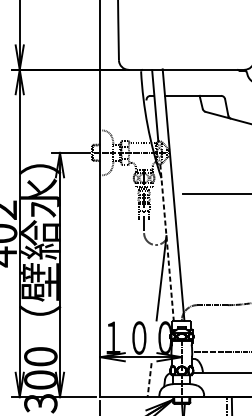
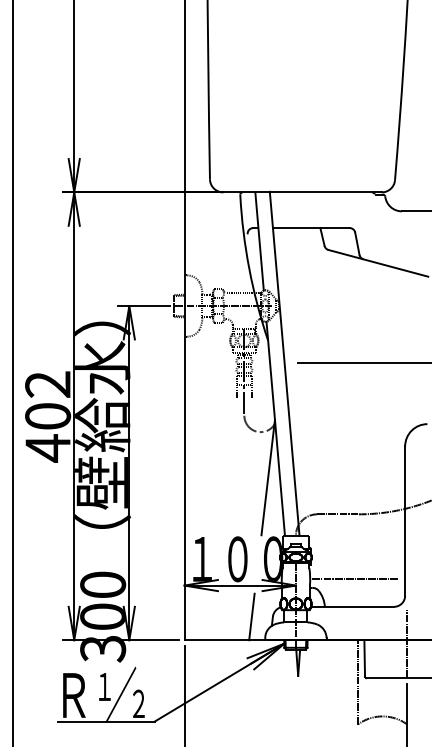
line: (166, 243) -> (275, 429), dashed -> solid
line: (149, 380) -> (251, 617), dashed -> solid

